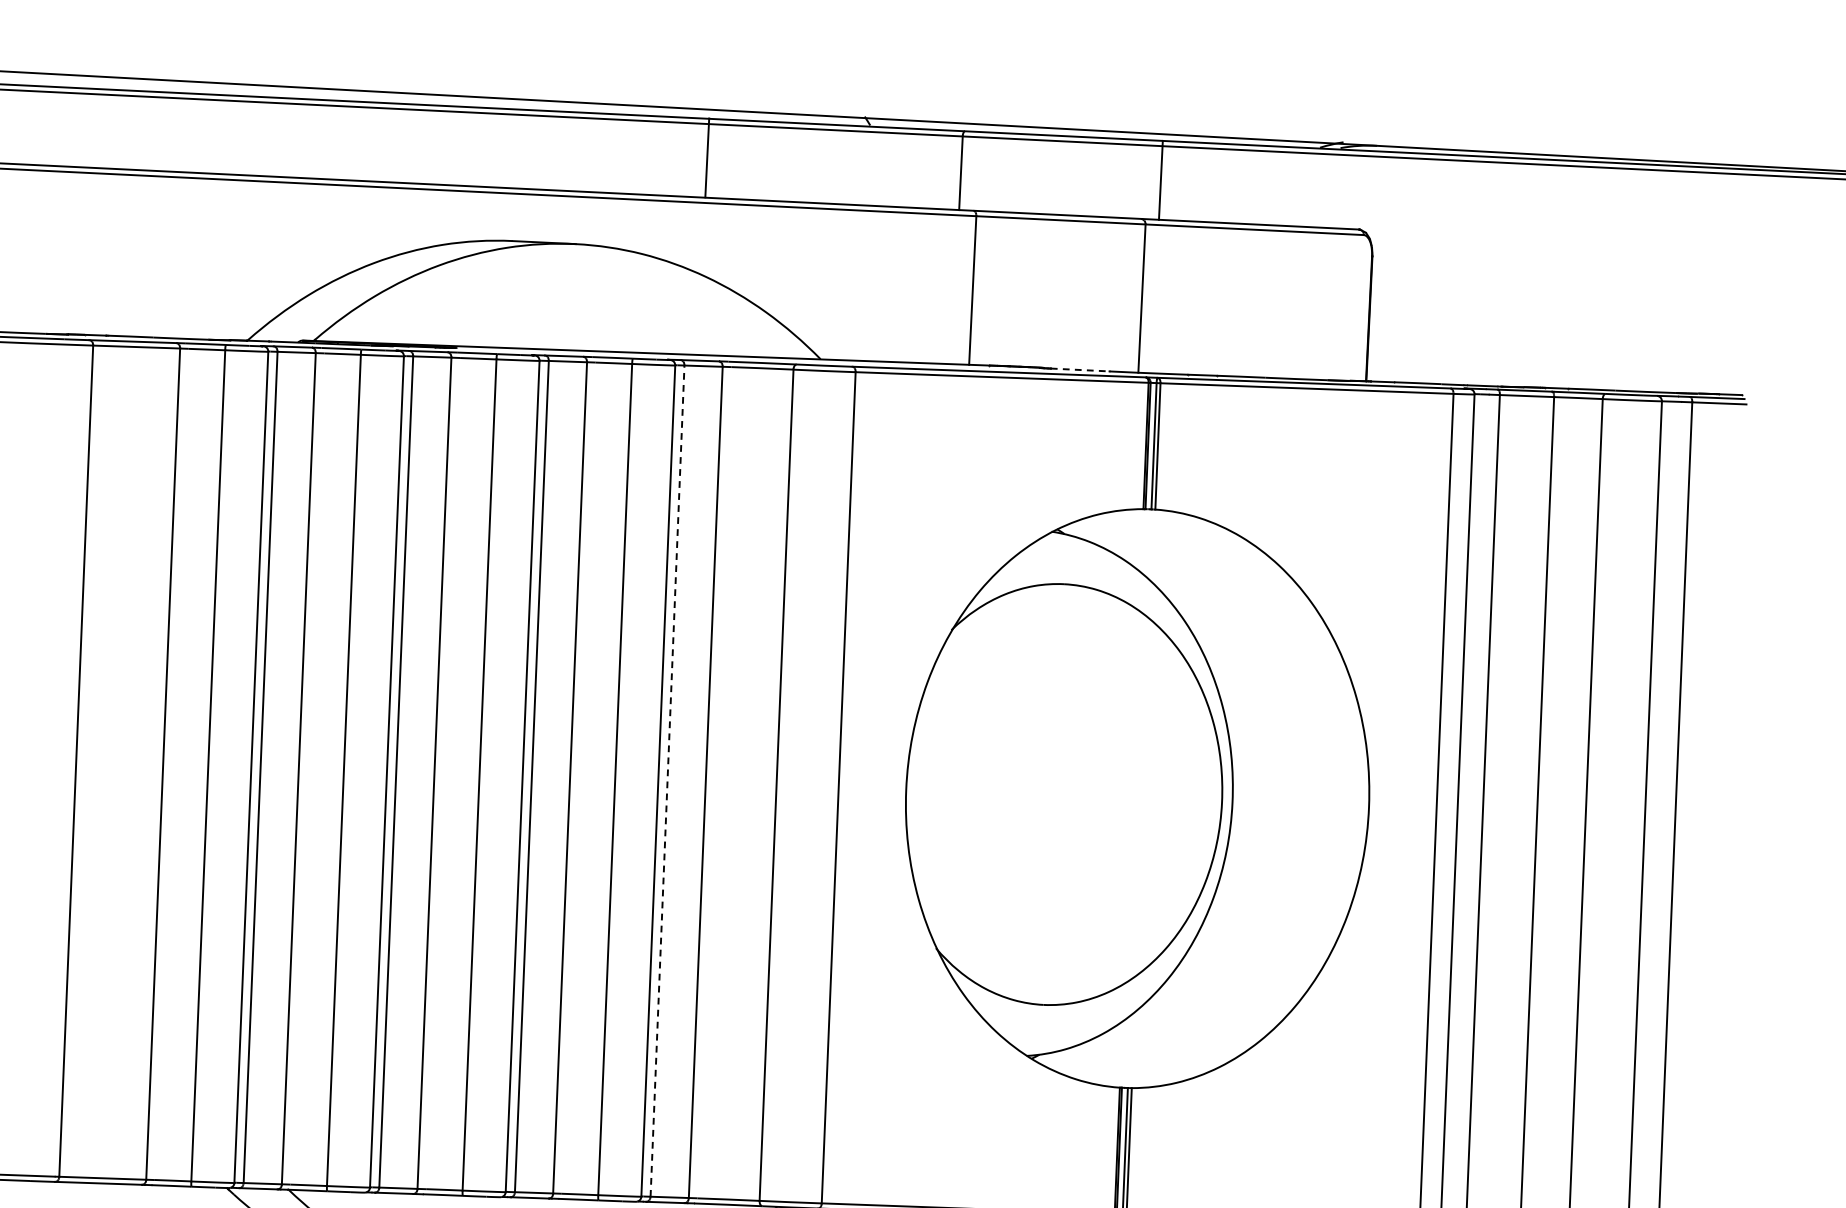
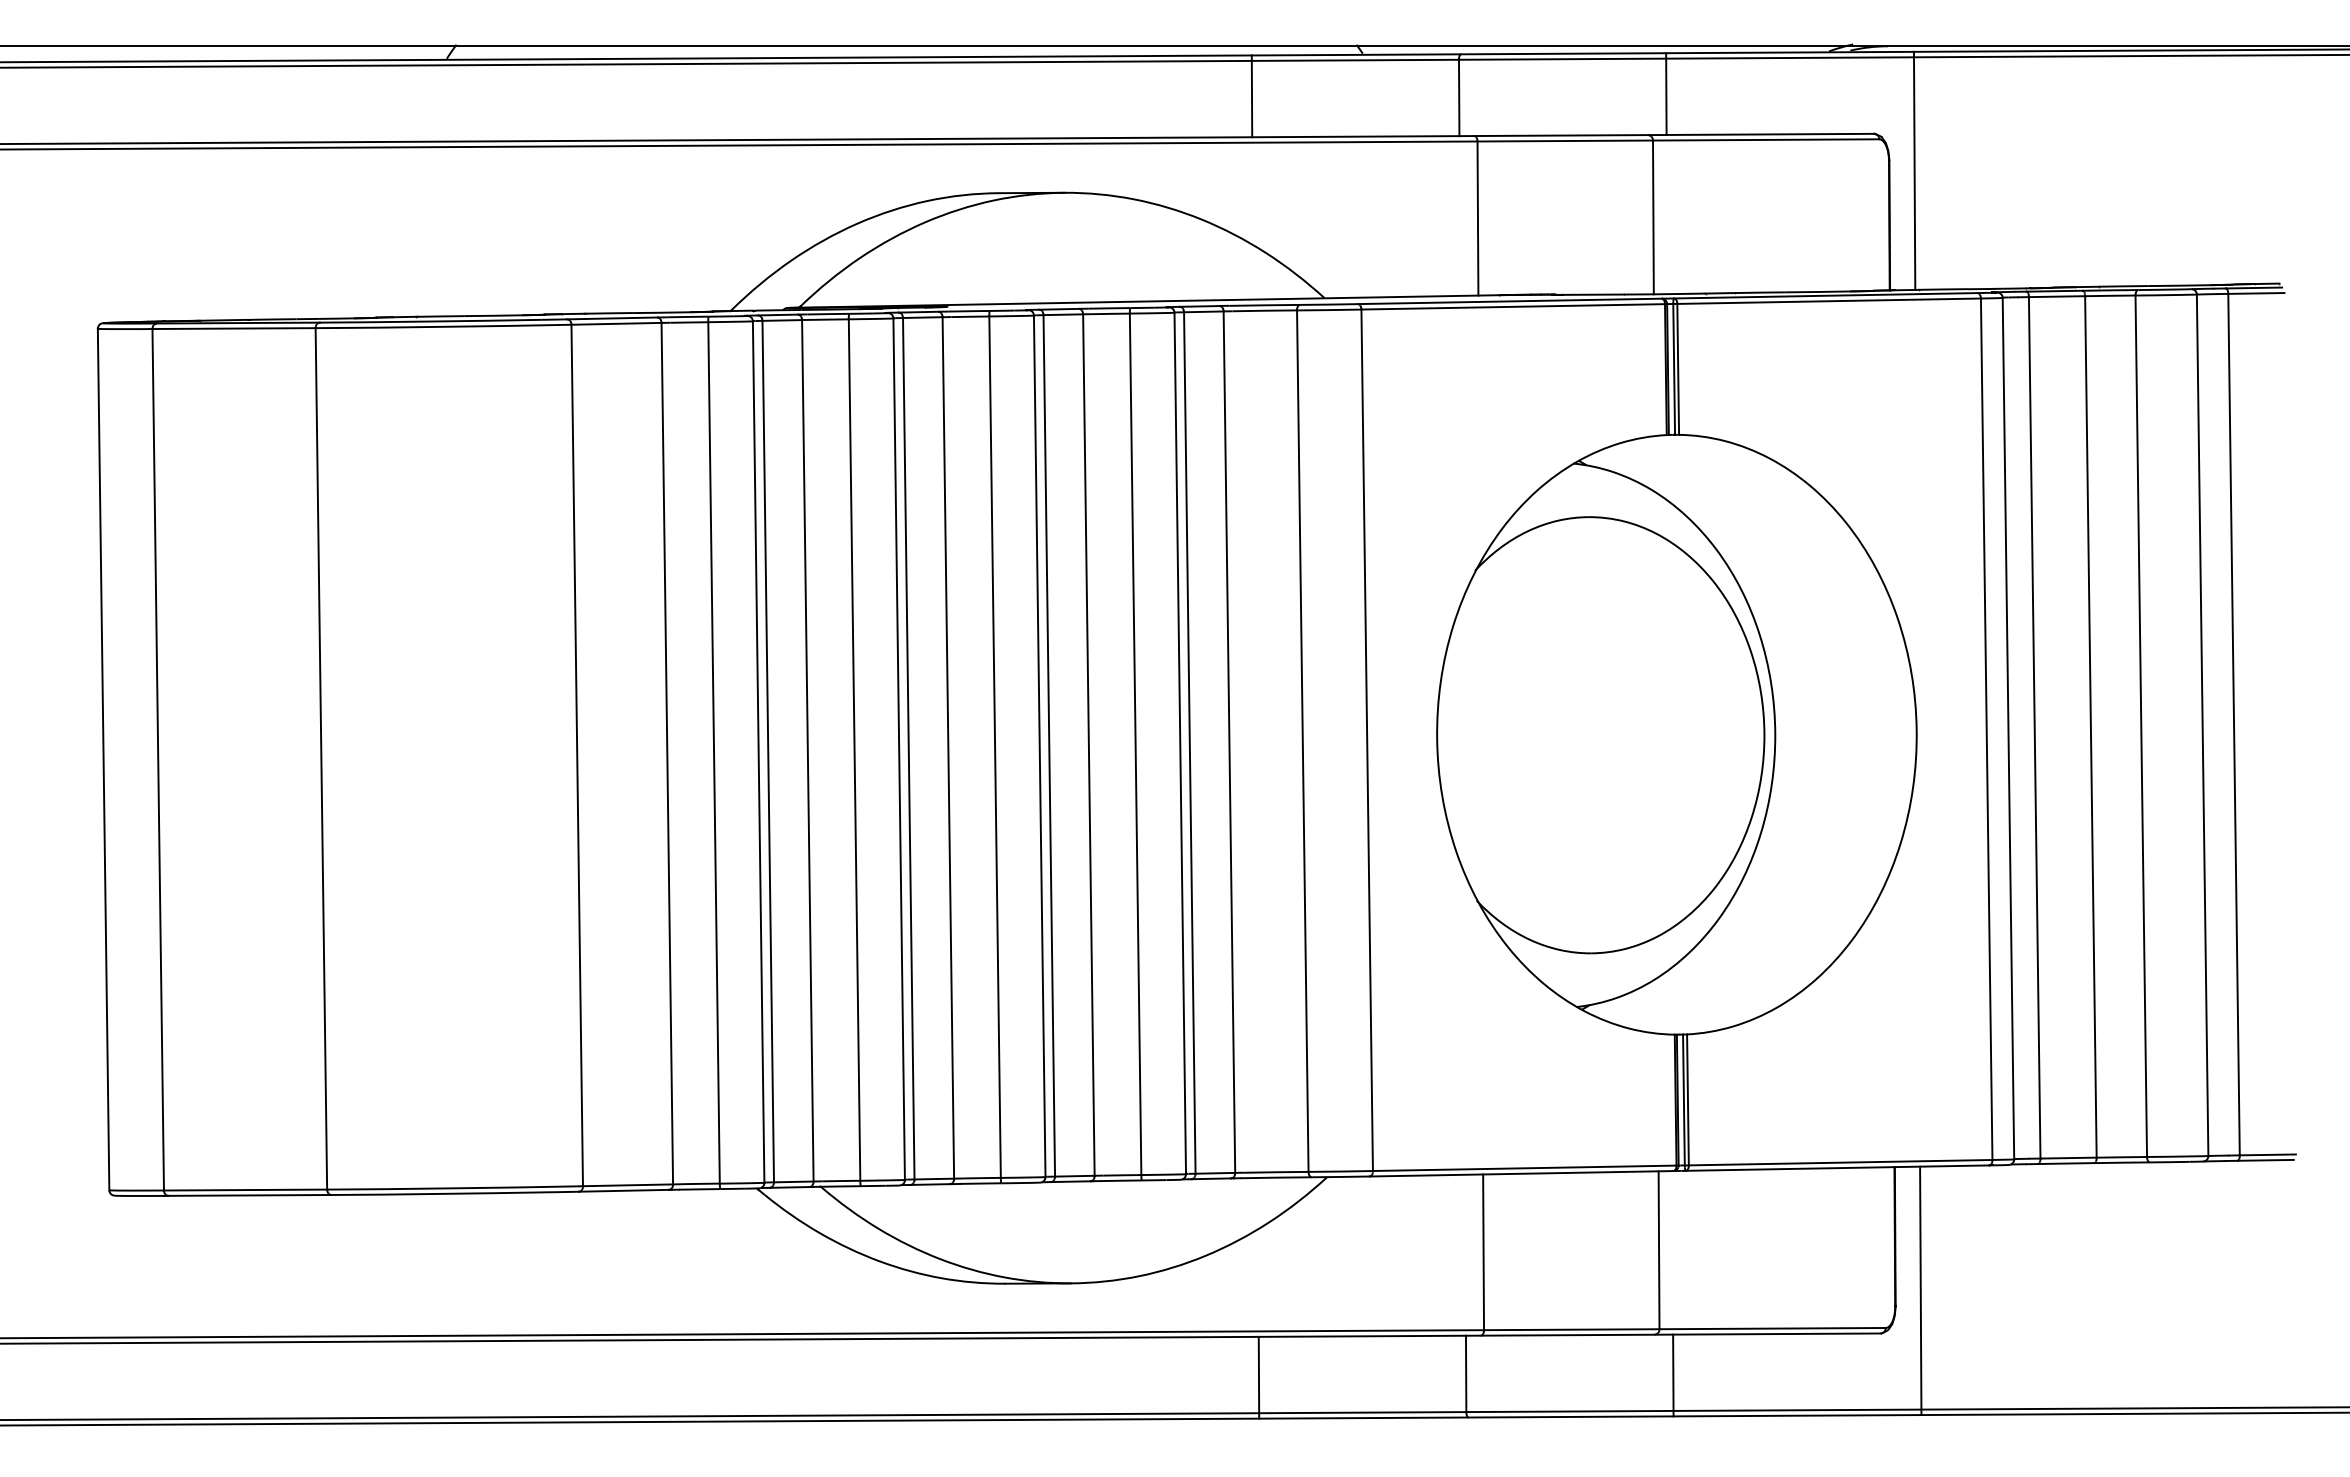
line: (706, 158) -> (1251, 96), moved
line: (1396, 266) -> (1914, 170), added
line: (1081, 369) -> (1594, 294), dashed -> solid
line: (667, 781) -> (1189, 743), dashed -> solid

